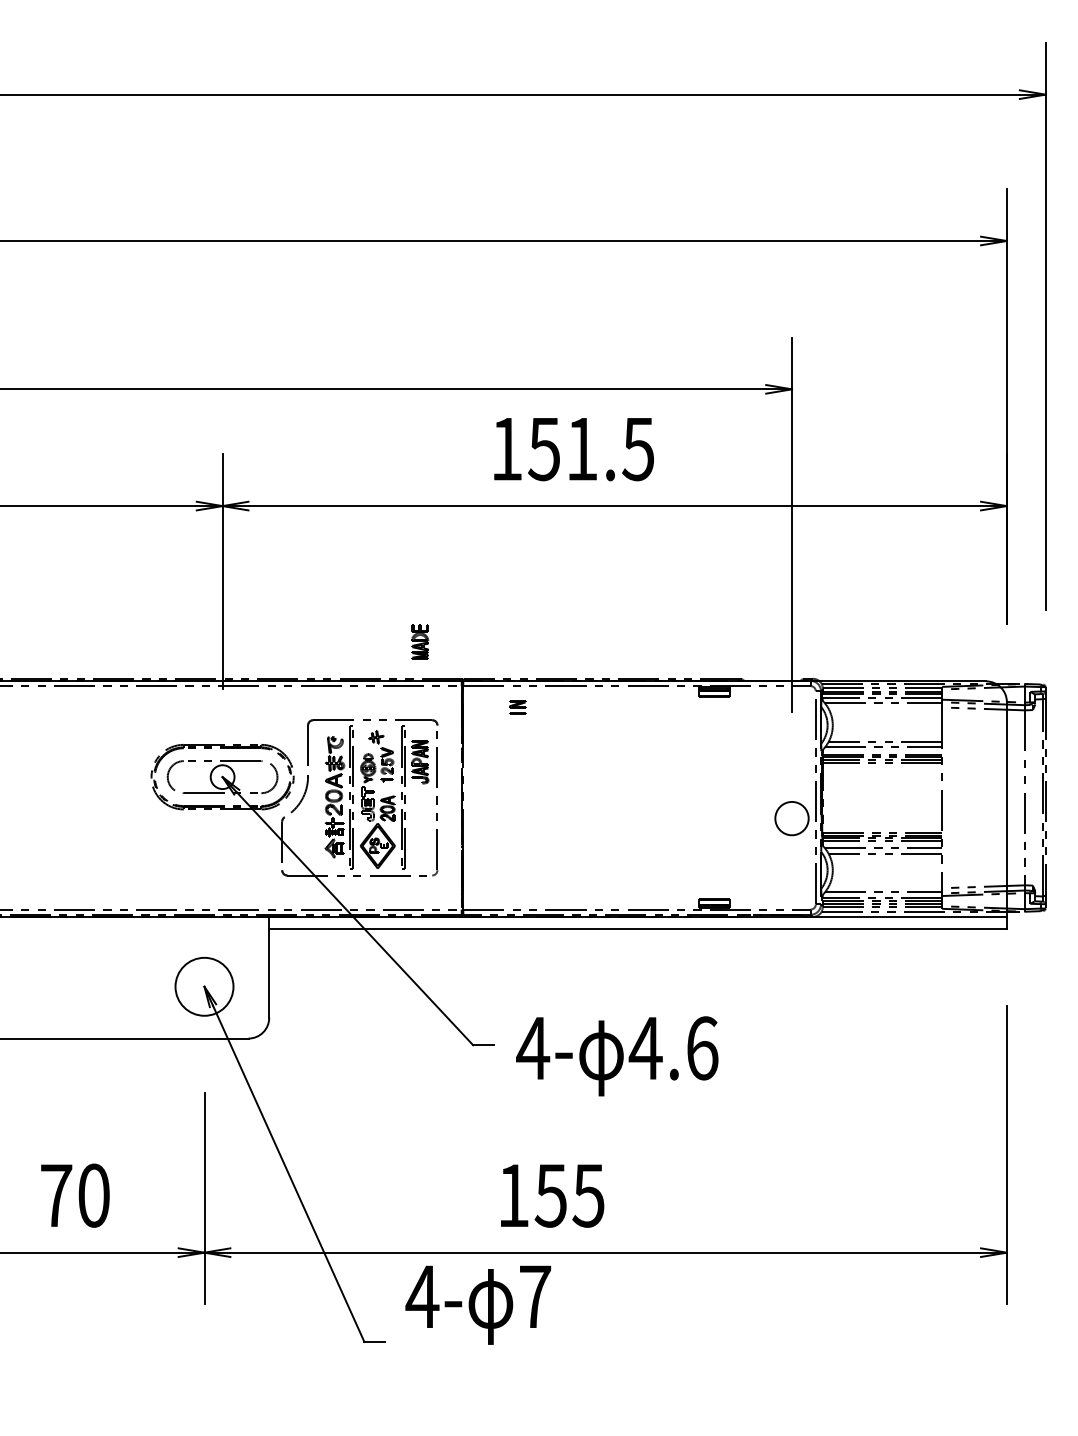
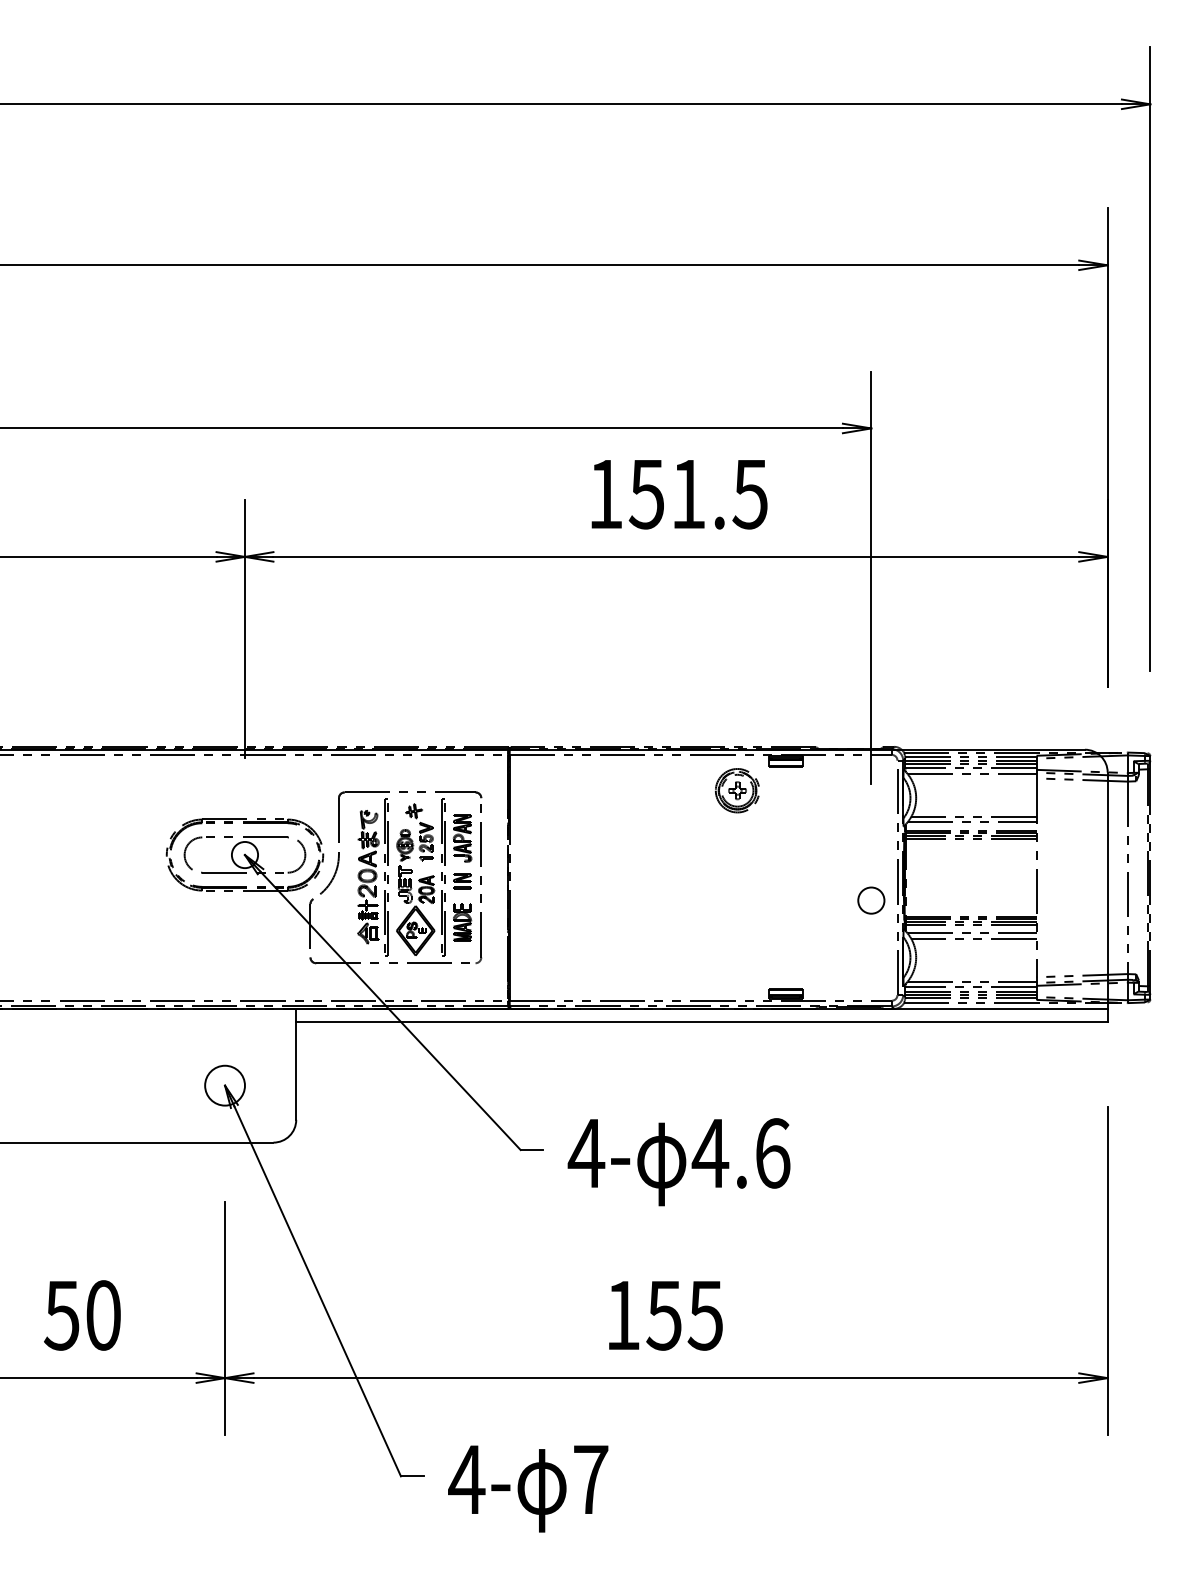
text: (574, 449) -> (679, 494), moved
part: (420, 642) -> (462, 922), moved
part: (517, 707) -> (462, 881), moved
part: (670, 718) -> (737, 790), added
circle: (792, 818) -> (871, 900), size x0.71
circle: (204, 986) -> (225, 1085), size x0.62
text: (55, 1195) -> (61, 1315), 70 -> 50
text: (552, 1195) -> (665, 1315), moved
text: (478, 1304) -> (528, 1488), moved

